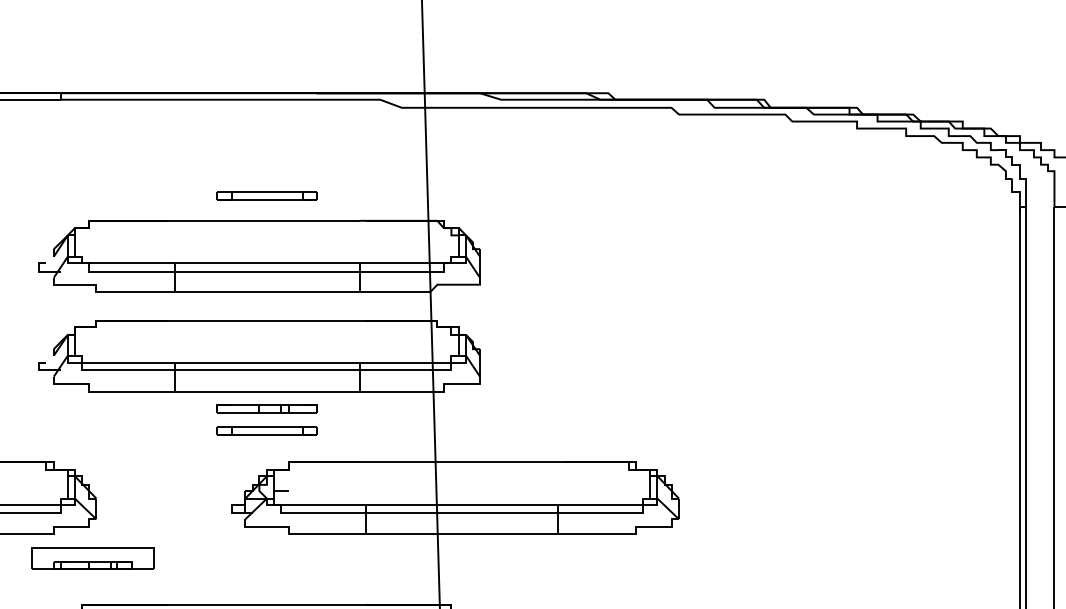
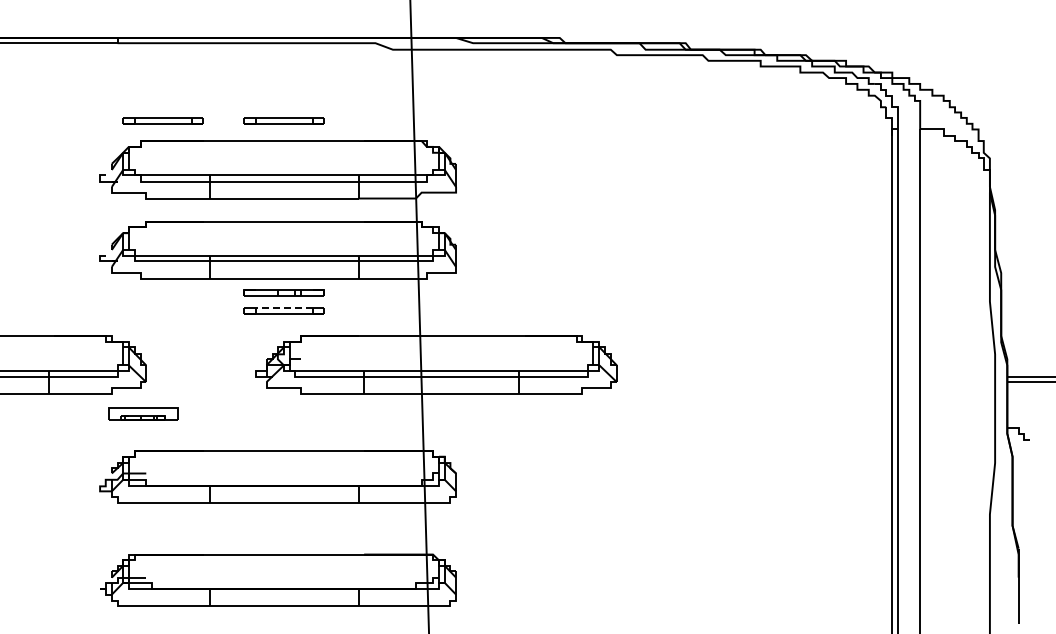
part: (116, 195) -> (162, 120), added
line: (267, 426) -> (284, 307), solid -> dashed
part: (91, 558) -> (142, 413), size x0.7

